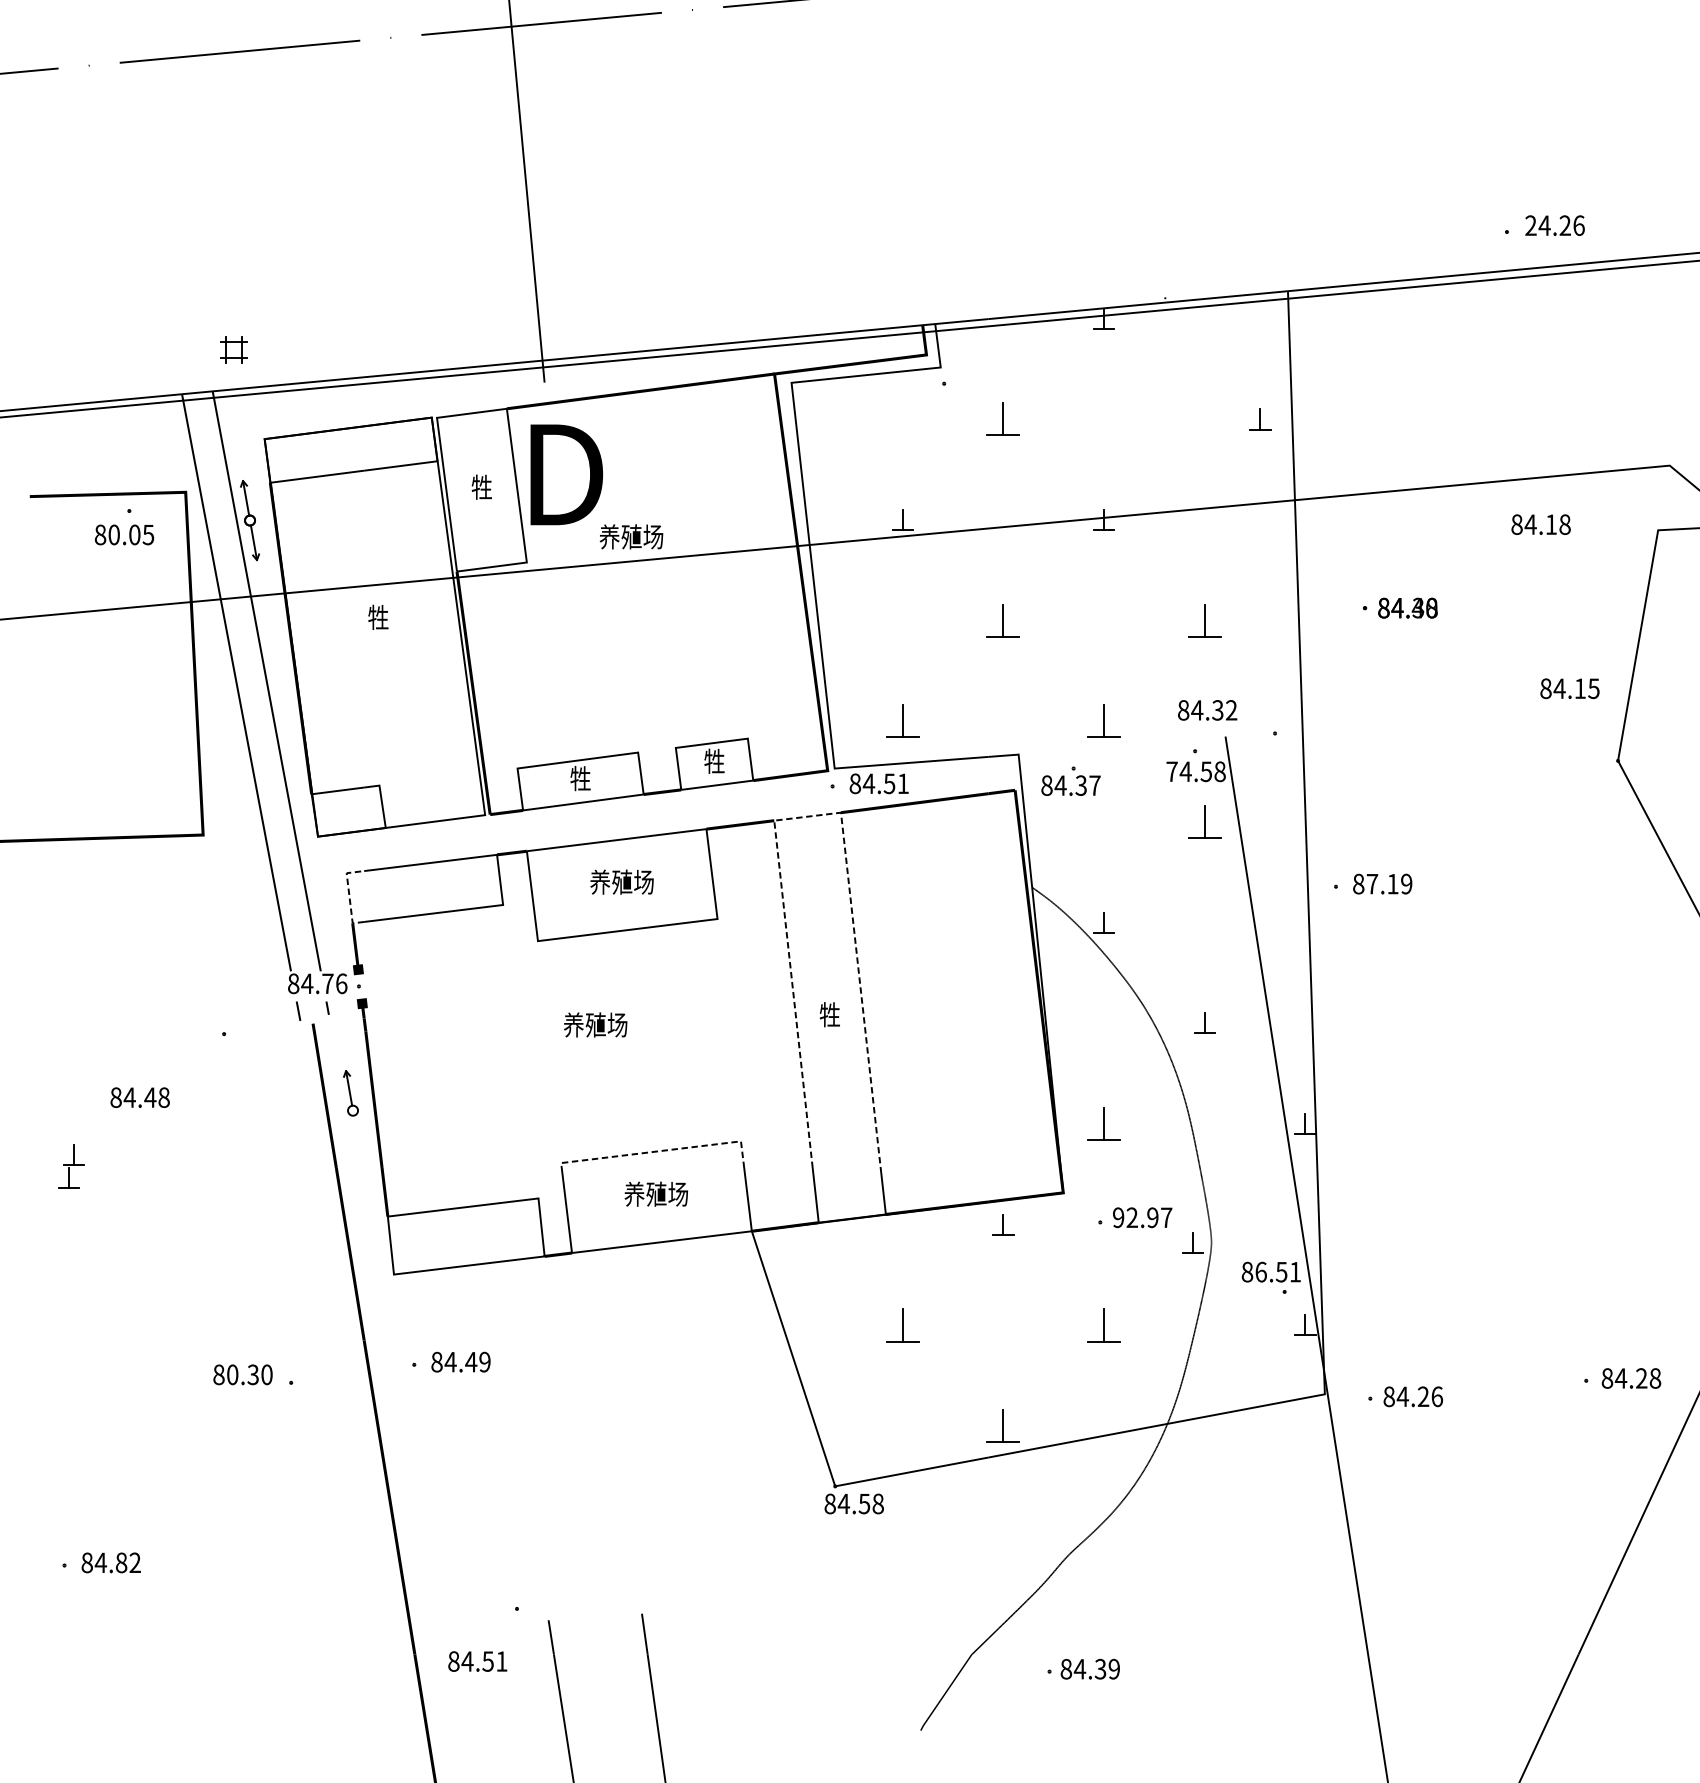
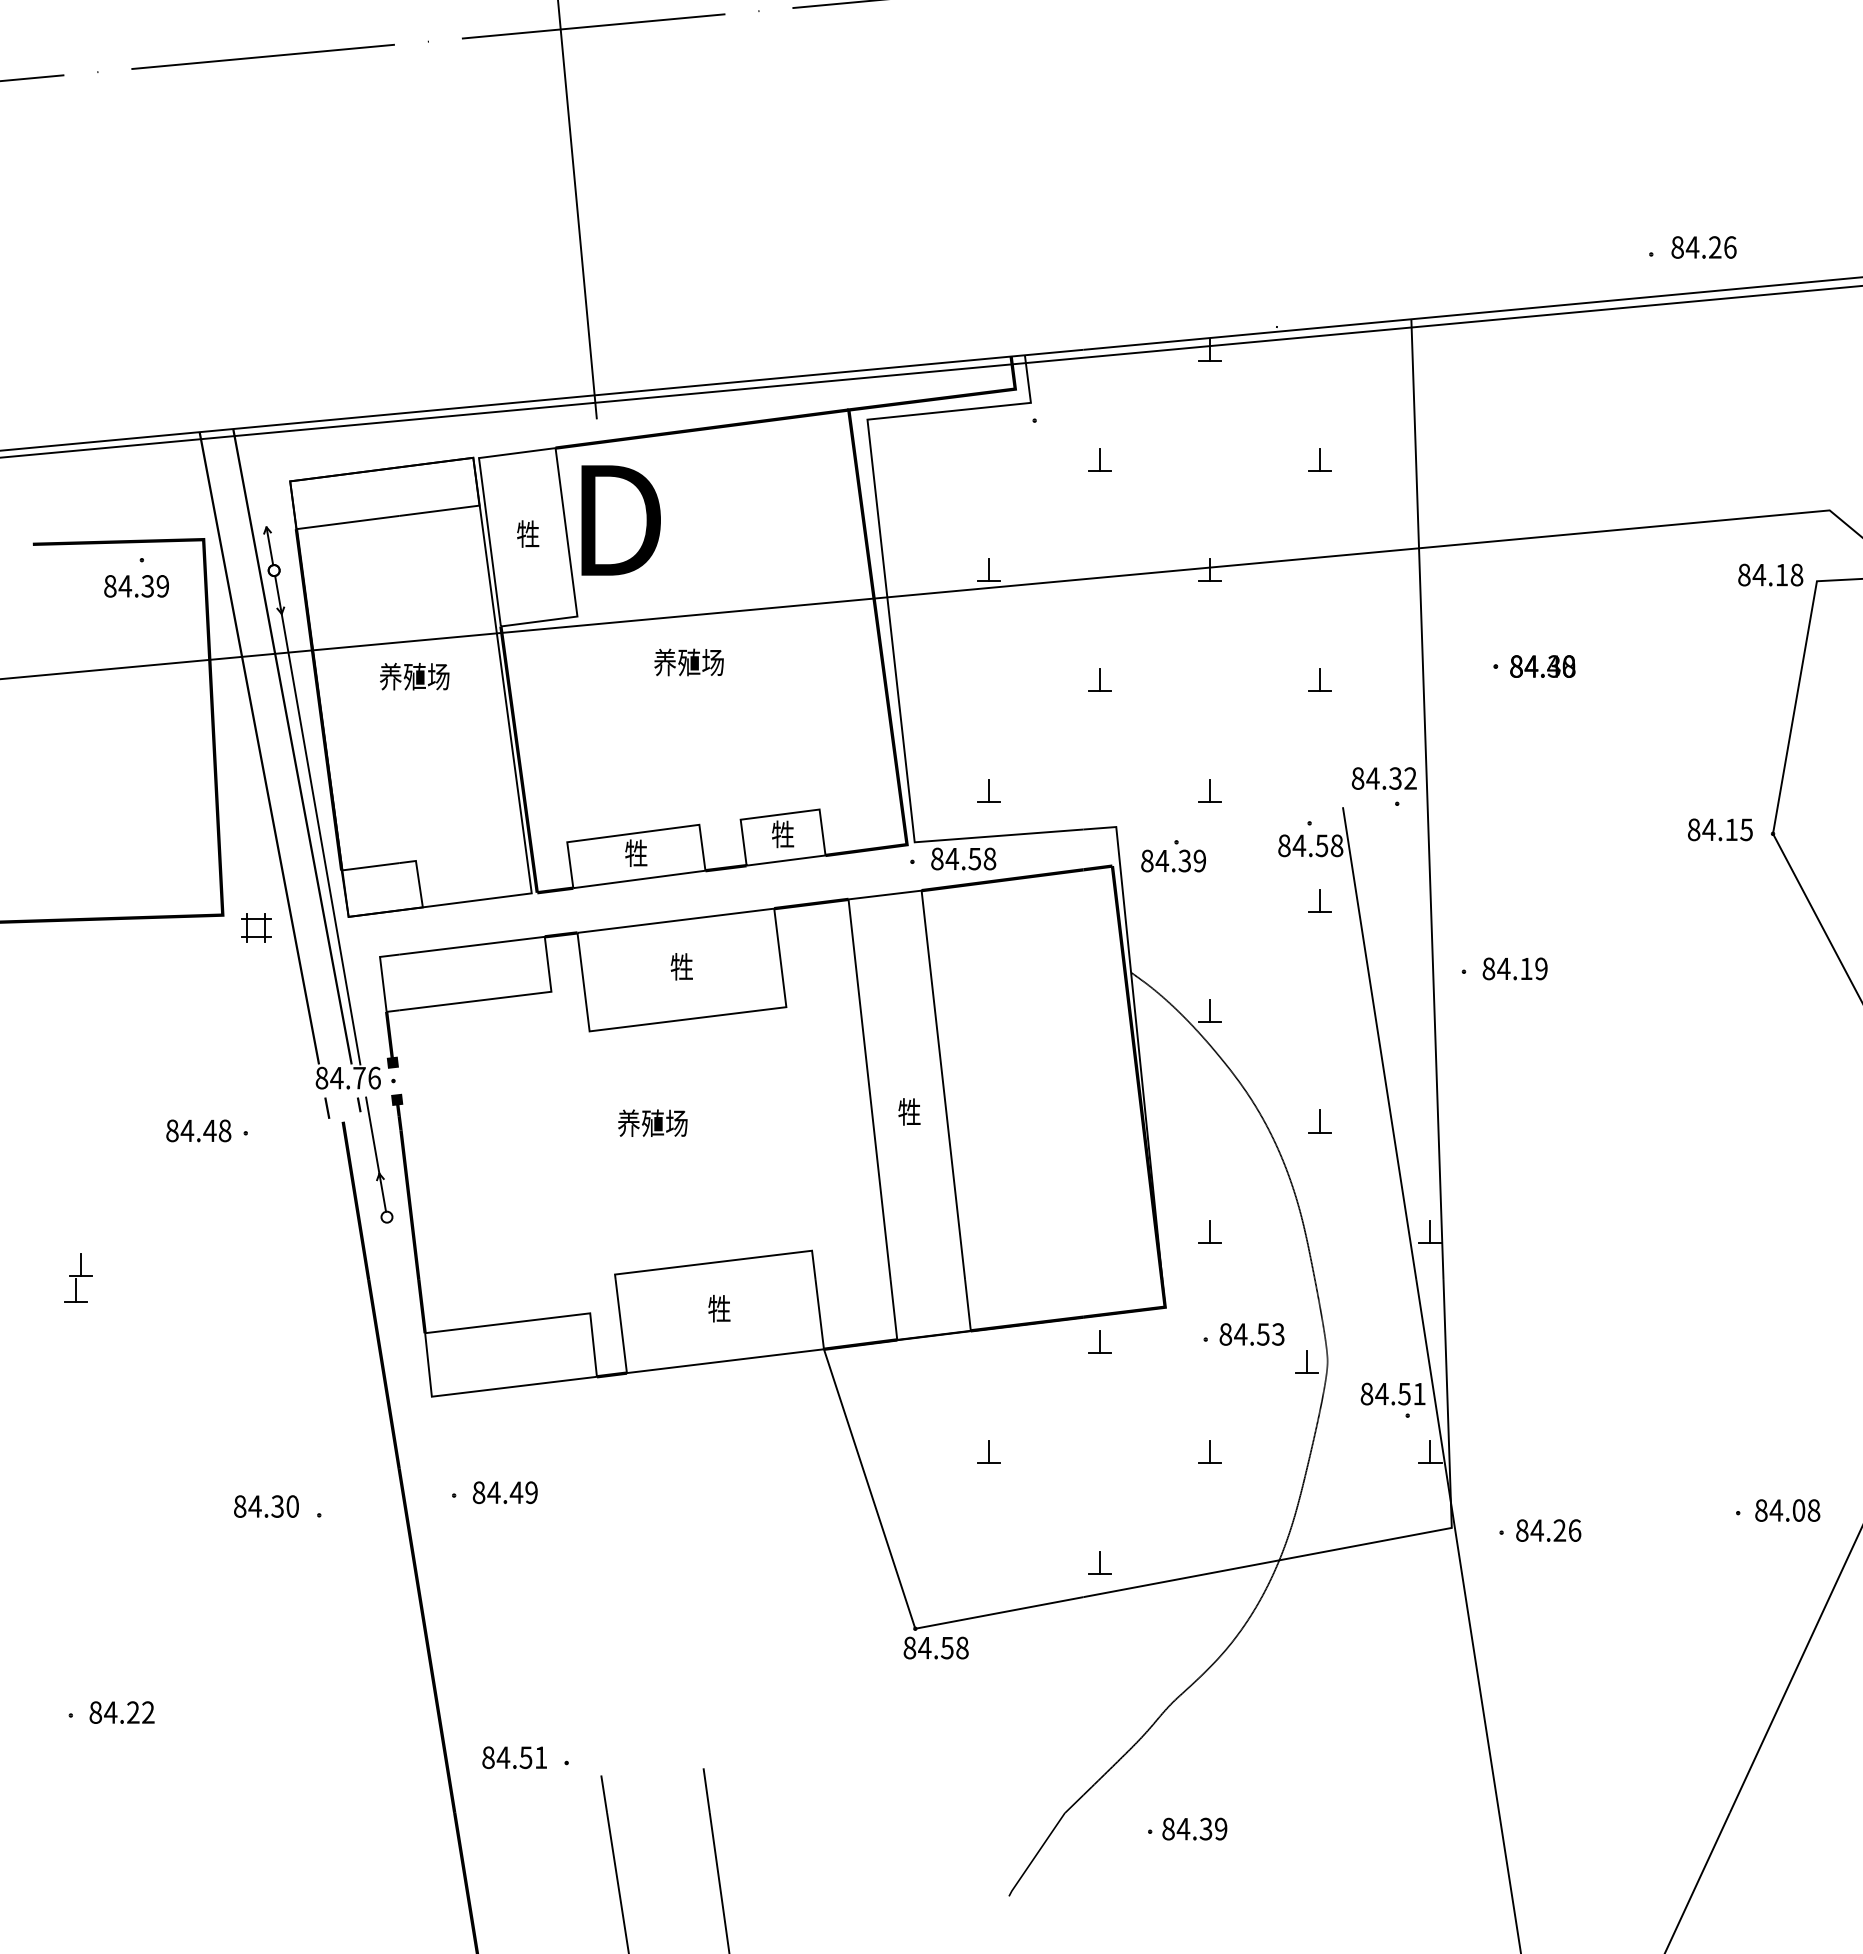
text: (1530, 225) -> (1677, 247), 24.26 -> 84.26
part: (233, 349) -> (256, 927), moved
part: (1003, 419) -> (1099, 459), size x0.62
part: (1259, 419) -> (1319, 459), moved
text: (1540, 524) -> (1770, 574), moved
text: (130, 535) -> (143, 586), 80.05 -> 84.39
text: (630, 536) -> (688, 662), moved
text: (378, 617) -> (414, 676), 牲 -> 养殖场
part: (1003, 619) -> (1099, 679), size x0.62
part: (1204, 619) -> (1319, 679), size x0.62
text: (1570, 688) -> (1720, 829), moved
text: (1206, 710) -> (1383, 778), moved
part: (902, 721) -> (988, 790), size x0.62
part: (1103, 721) -> (1209, 790), size x0.62
line: (292, 766) -> (320, 839), added
text: (1172, 771) -> (1284, 845), 74.58 -> 84.58
text: (902, 783) -> (989, 858), 84.51 -> 84.58
text: (1094, 785) -> (1199, 860), 84.37 -> 84.39
line: (812, 816) -> (890, 894), dashed -> solid
part: (1204, 821) -> (1319, 900), size x0.62
text: (621, 881) -> (681, 966), 养殖场 -> 牲
text: (1372, 883) -> (1503, 968), 87.19 -> 84.19
line: (348, 894) -> (382, 980), dashed -> solid
line: (339, 1036) -> (372, 1135), added
text: (139, 1097) -> (198, 1130), moved
part: (1103, 1123) -> (1209, 1231), size x0.62
line: (661, 1151) -> (724, 1261), dashed -> solid
text: (656, 1194) -> (719, 1308), 养殖场 -> 牲
text: (1142, 1217) -> (1251, 1334), 92.97 -> 84.53
text: (1260, 1271) -> (1381, 1393), 86.51 -> 84.51
part: (902, 1324) -> (988, 1451), size x0.62
part: (1103, 1324) -> (1209, 1451), size x0.62
text: (232, 1374) -> (254, 1506), 80.30 -> 84.30
text: (1641, 1378) -> (1798, 1510), 84.28 -> 84.08
part: (1003, 1425) -> (1099, 1562), size x0.62
text: (121, 1562) -> (133, 1712), 84.82 -> 84.22
text: (477, 1661) -> (514, 1757), moved

